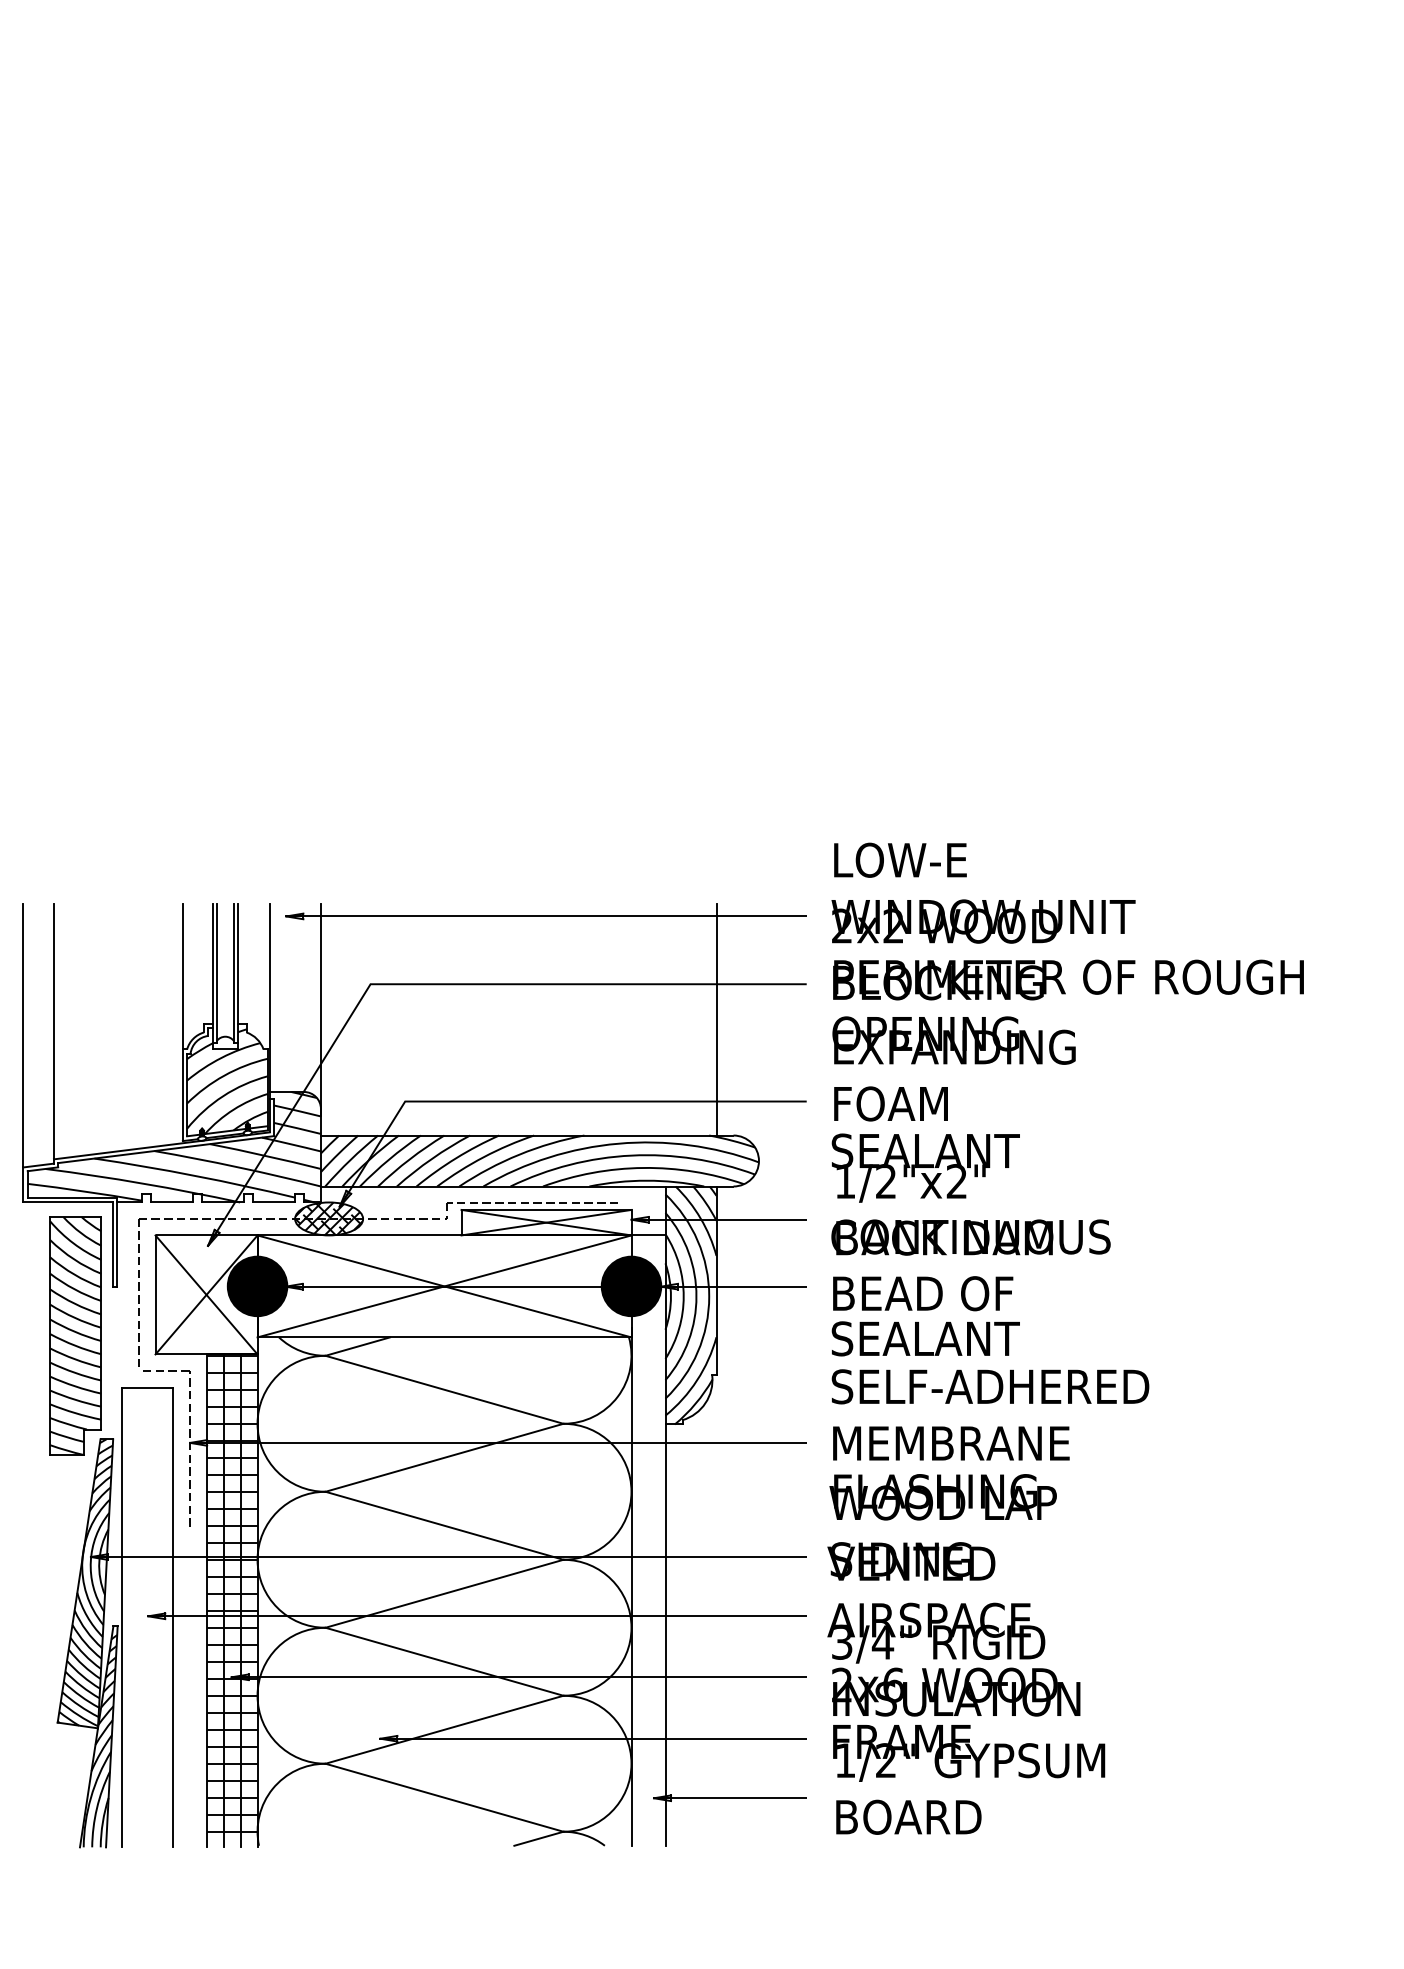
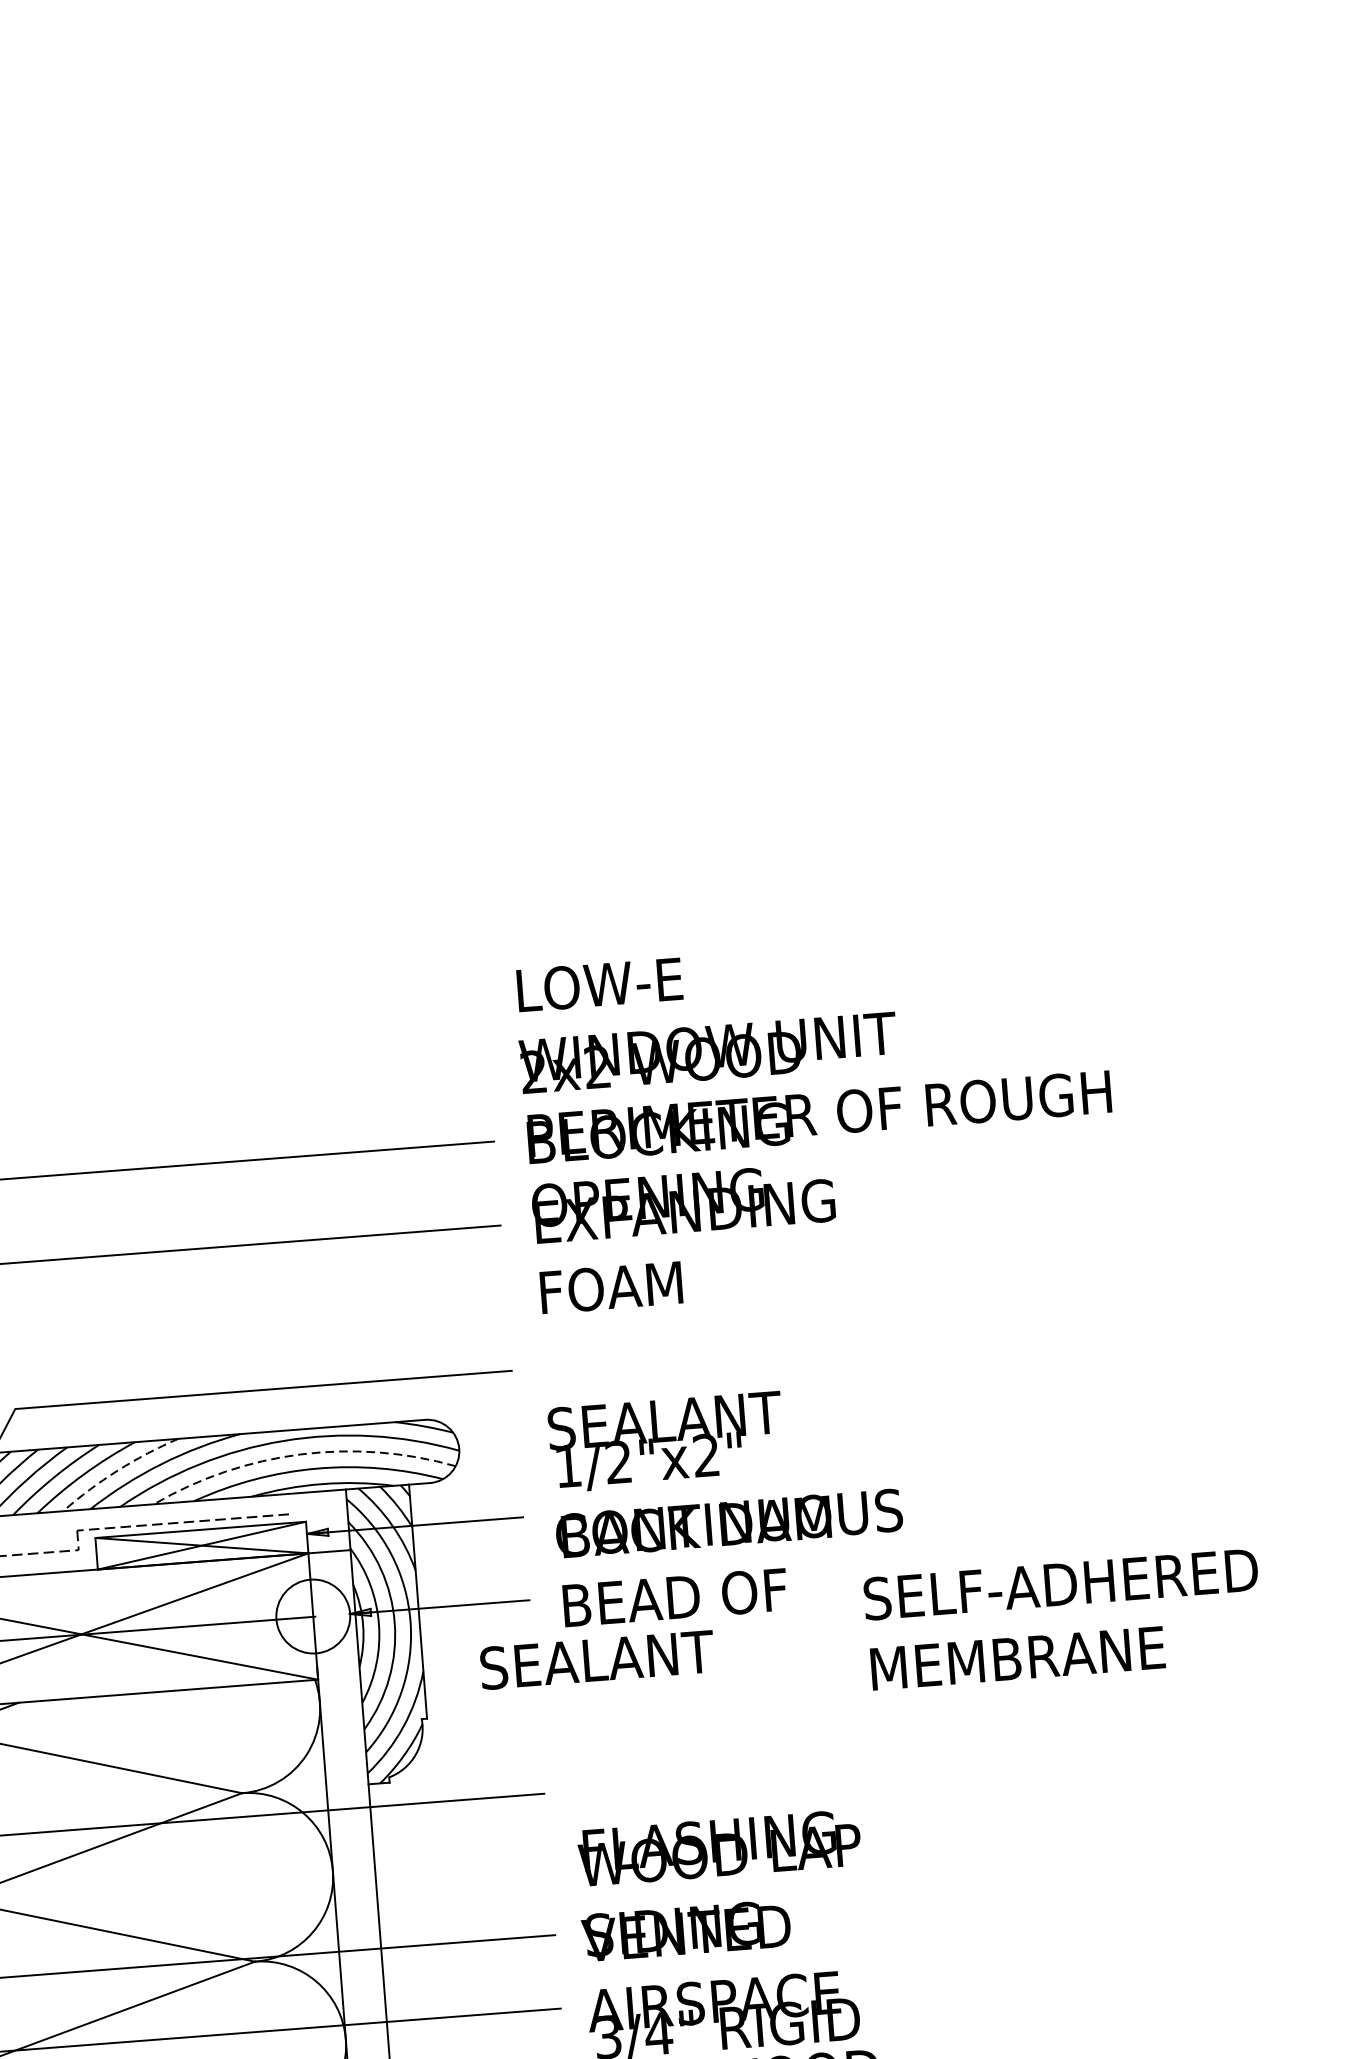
text: (1067, 981) -> (818, 1119), moved
line: (716, 1019) -> (393, 1277), removed
arc: (631, 1155) -> (300, 1454), solid -> dashed
arc: (483, 1157) -> (117, 1470), solid -> dashed
fill: (631, 1286) -> (313, 1616), removed
text: (925, 1338) -> (596, 1659), moved
text: (990, 1414) -> (1063, 1618), moved

